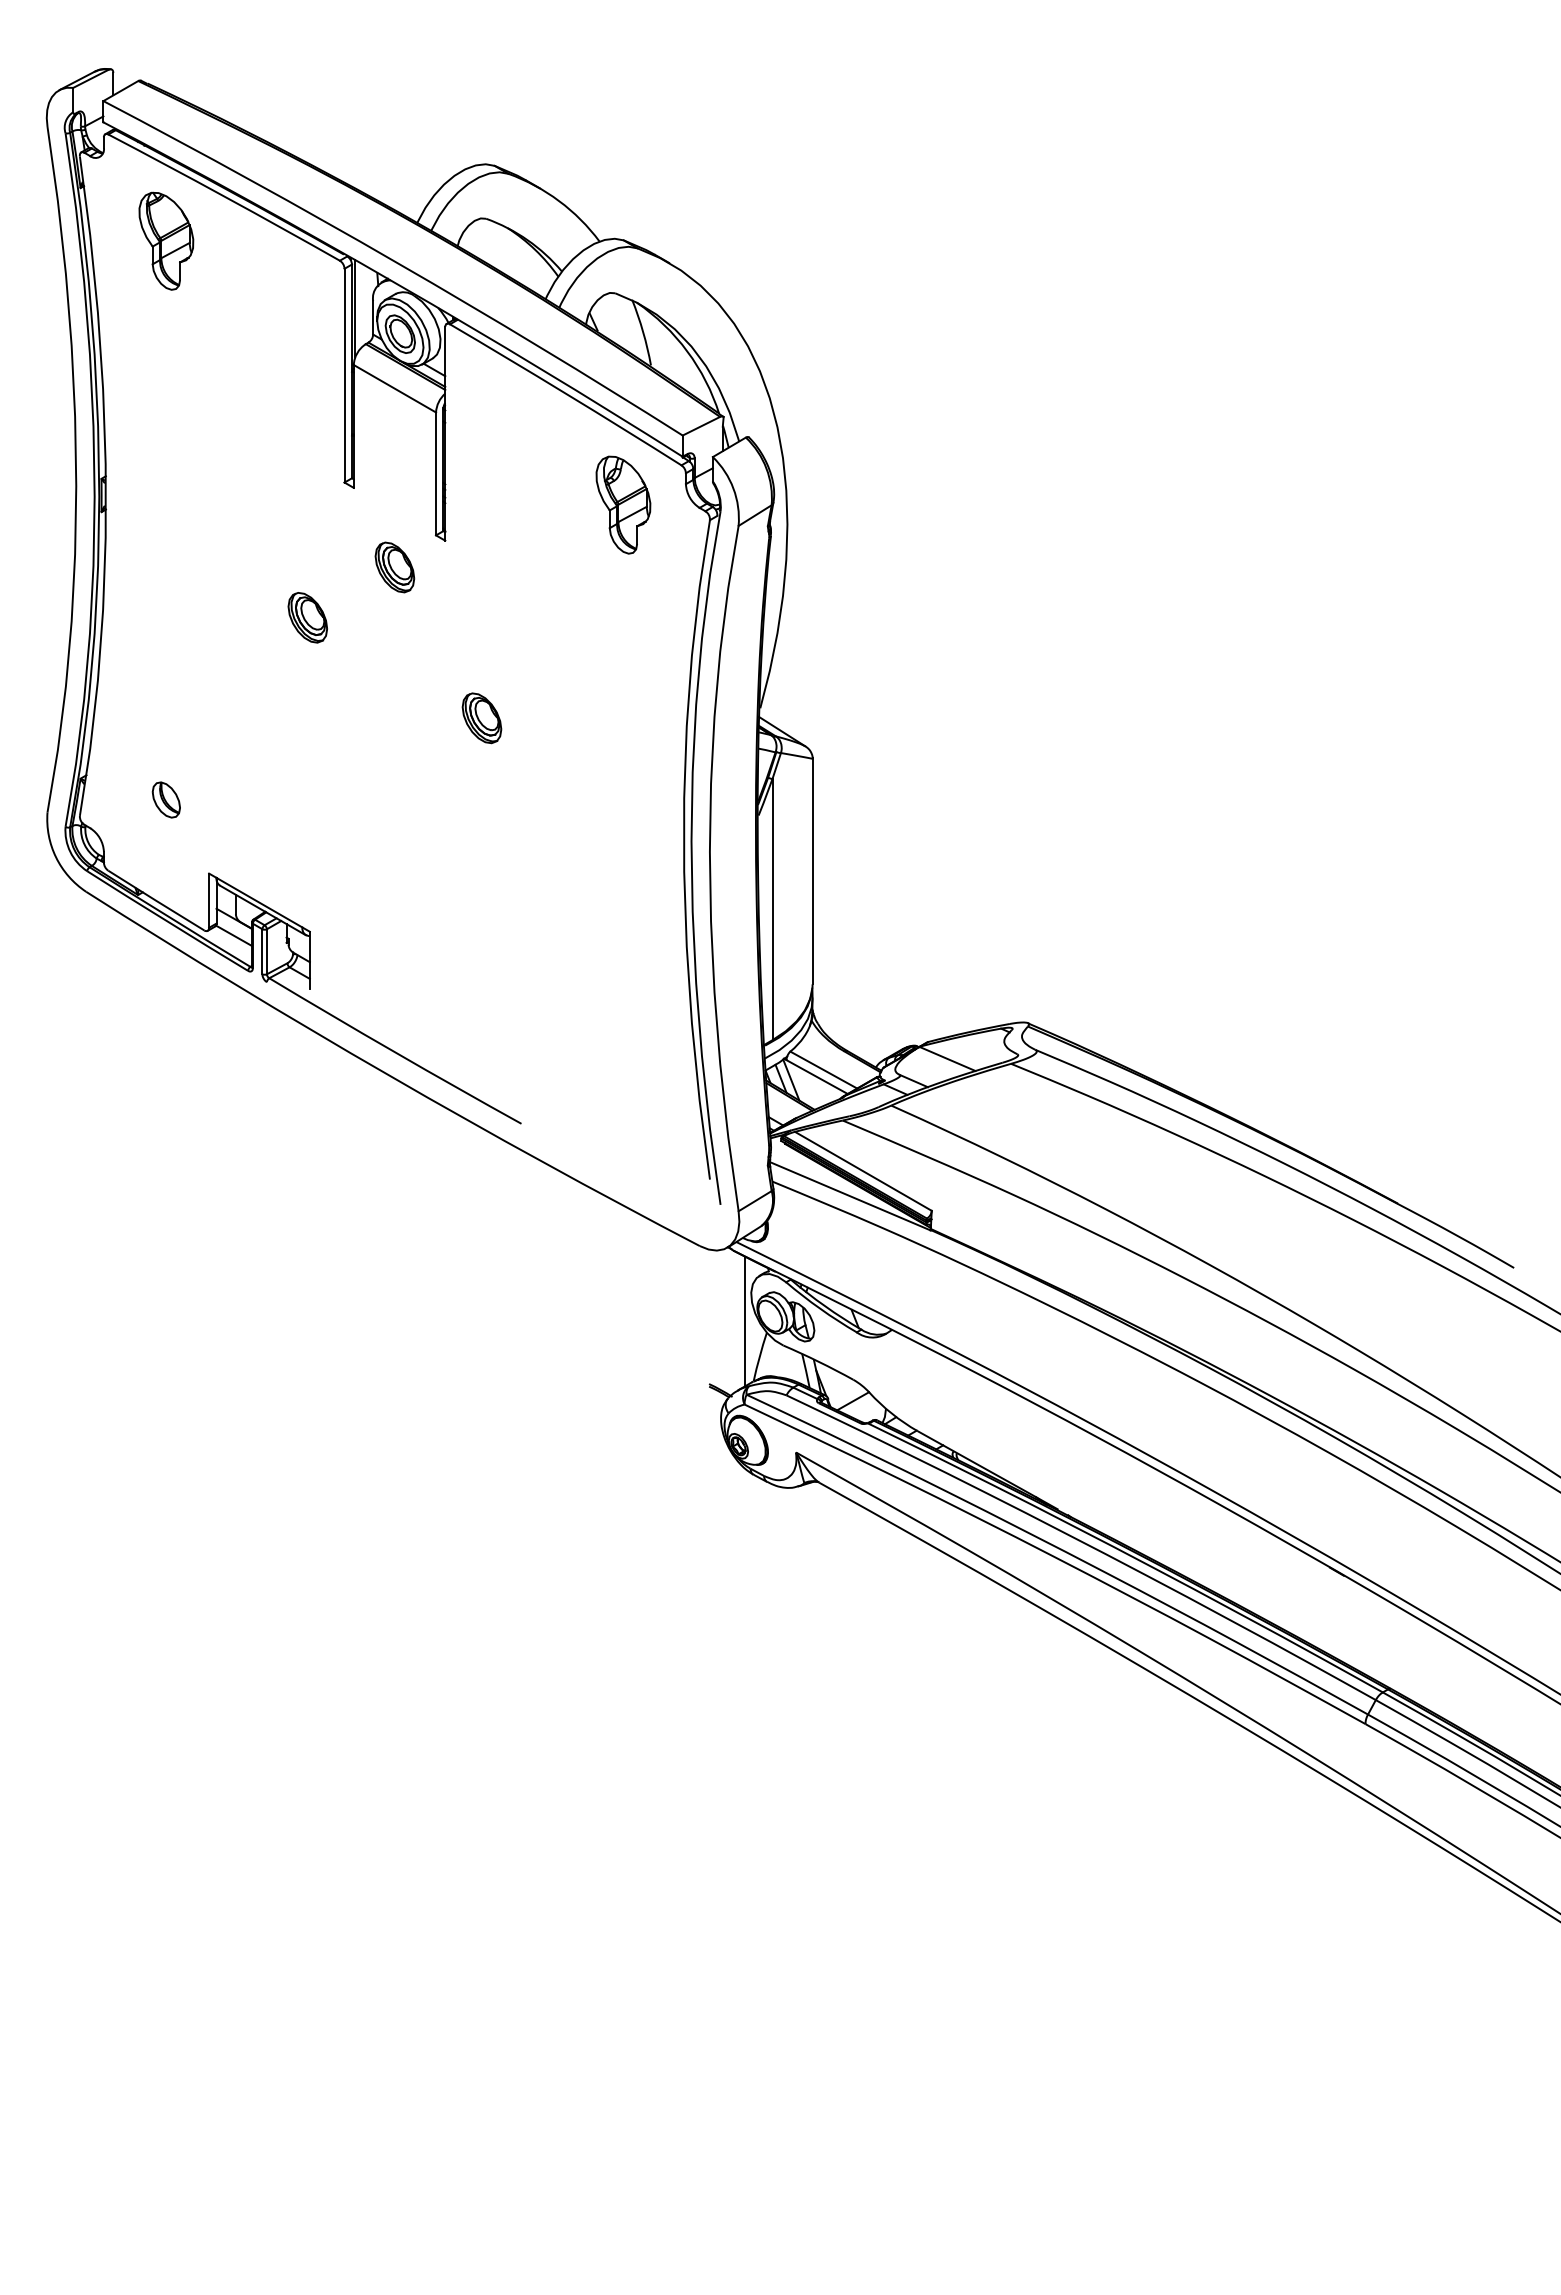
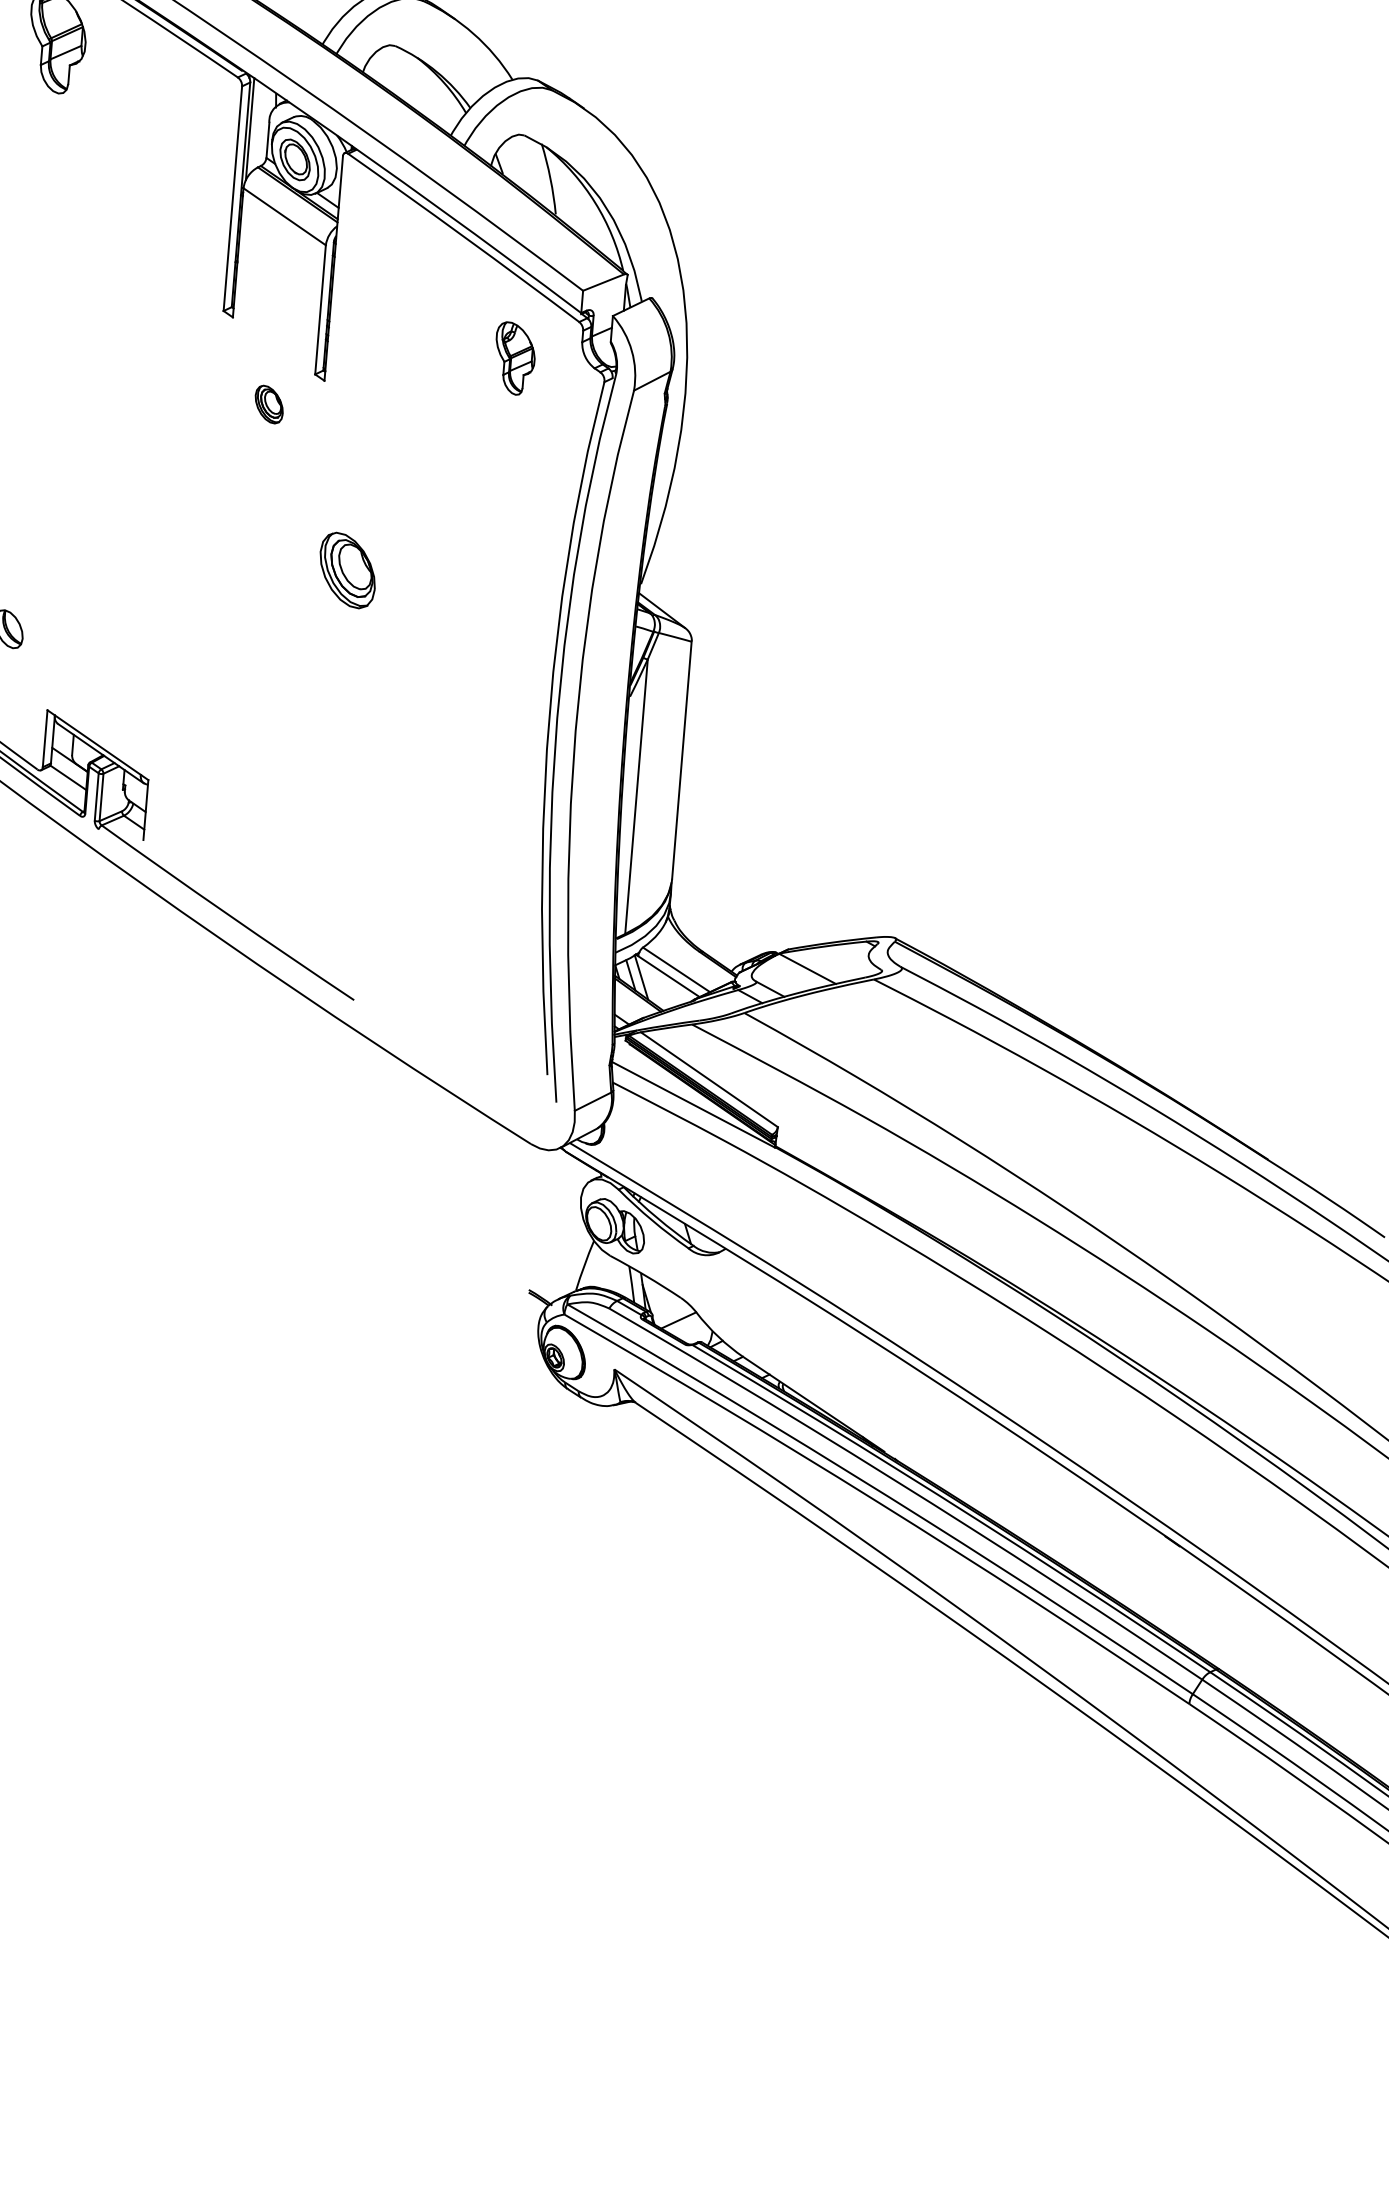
part: (623, 504) -> (514, 358), size x0.7
part: (394, 567) -> (268, 404), size x0.7
part: (307, 617) -> (173, 449), removed
part: (481, 718) -> (347, 570), size x1.4
line: (745, 1321) -> (572, 1227), removed

